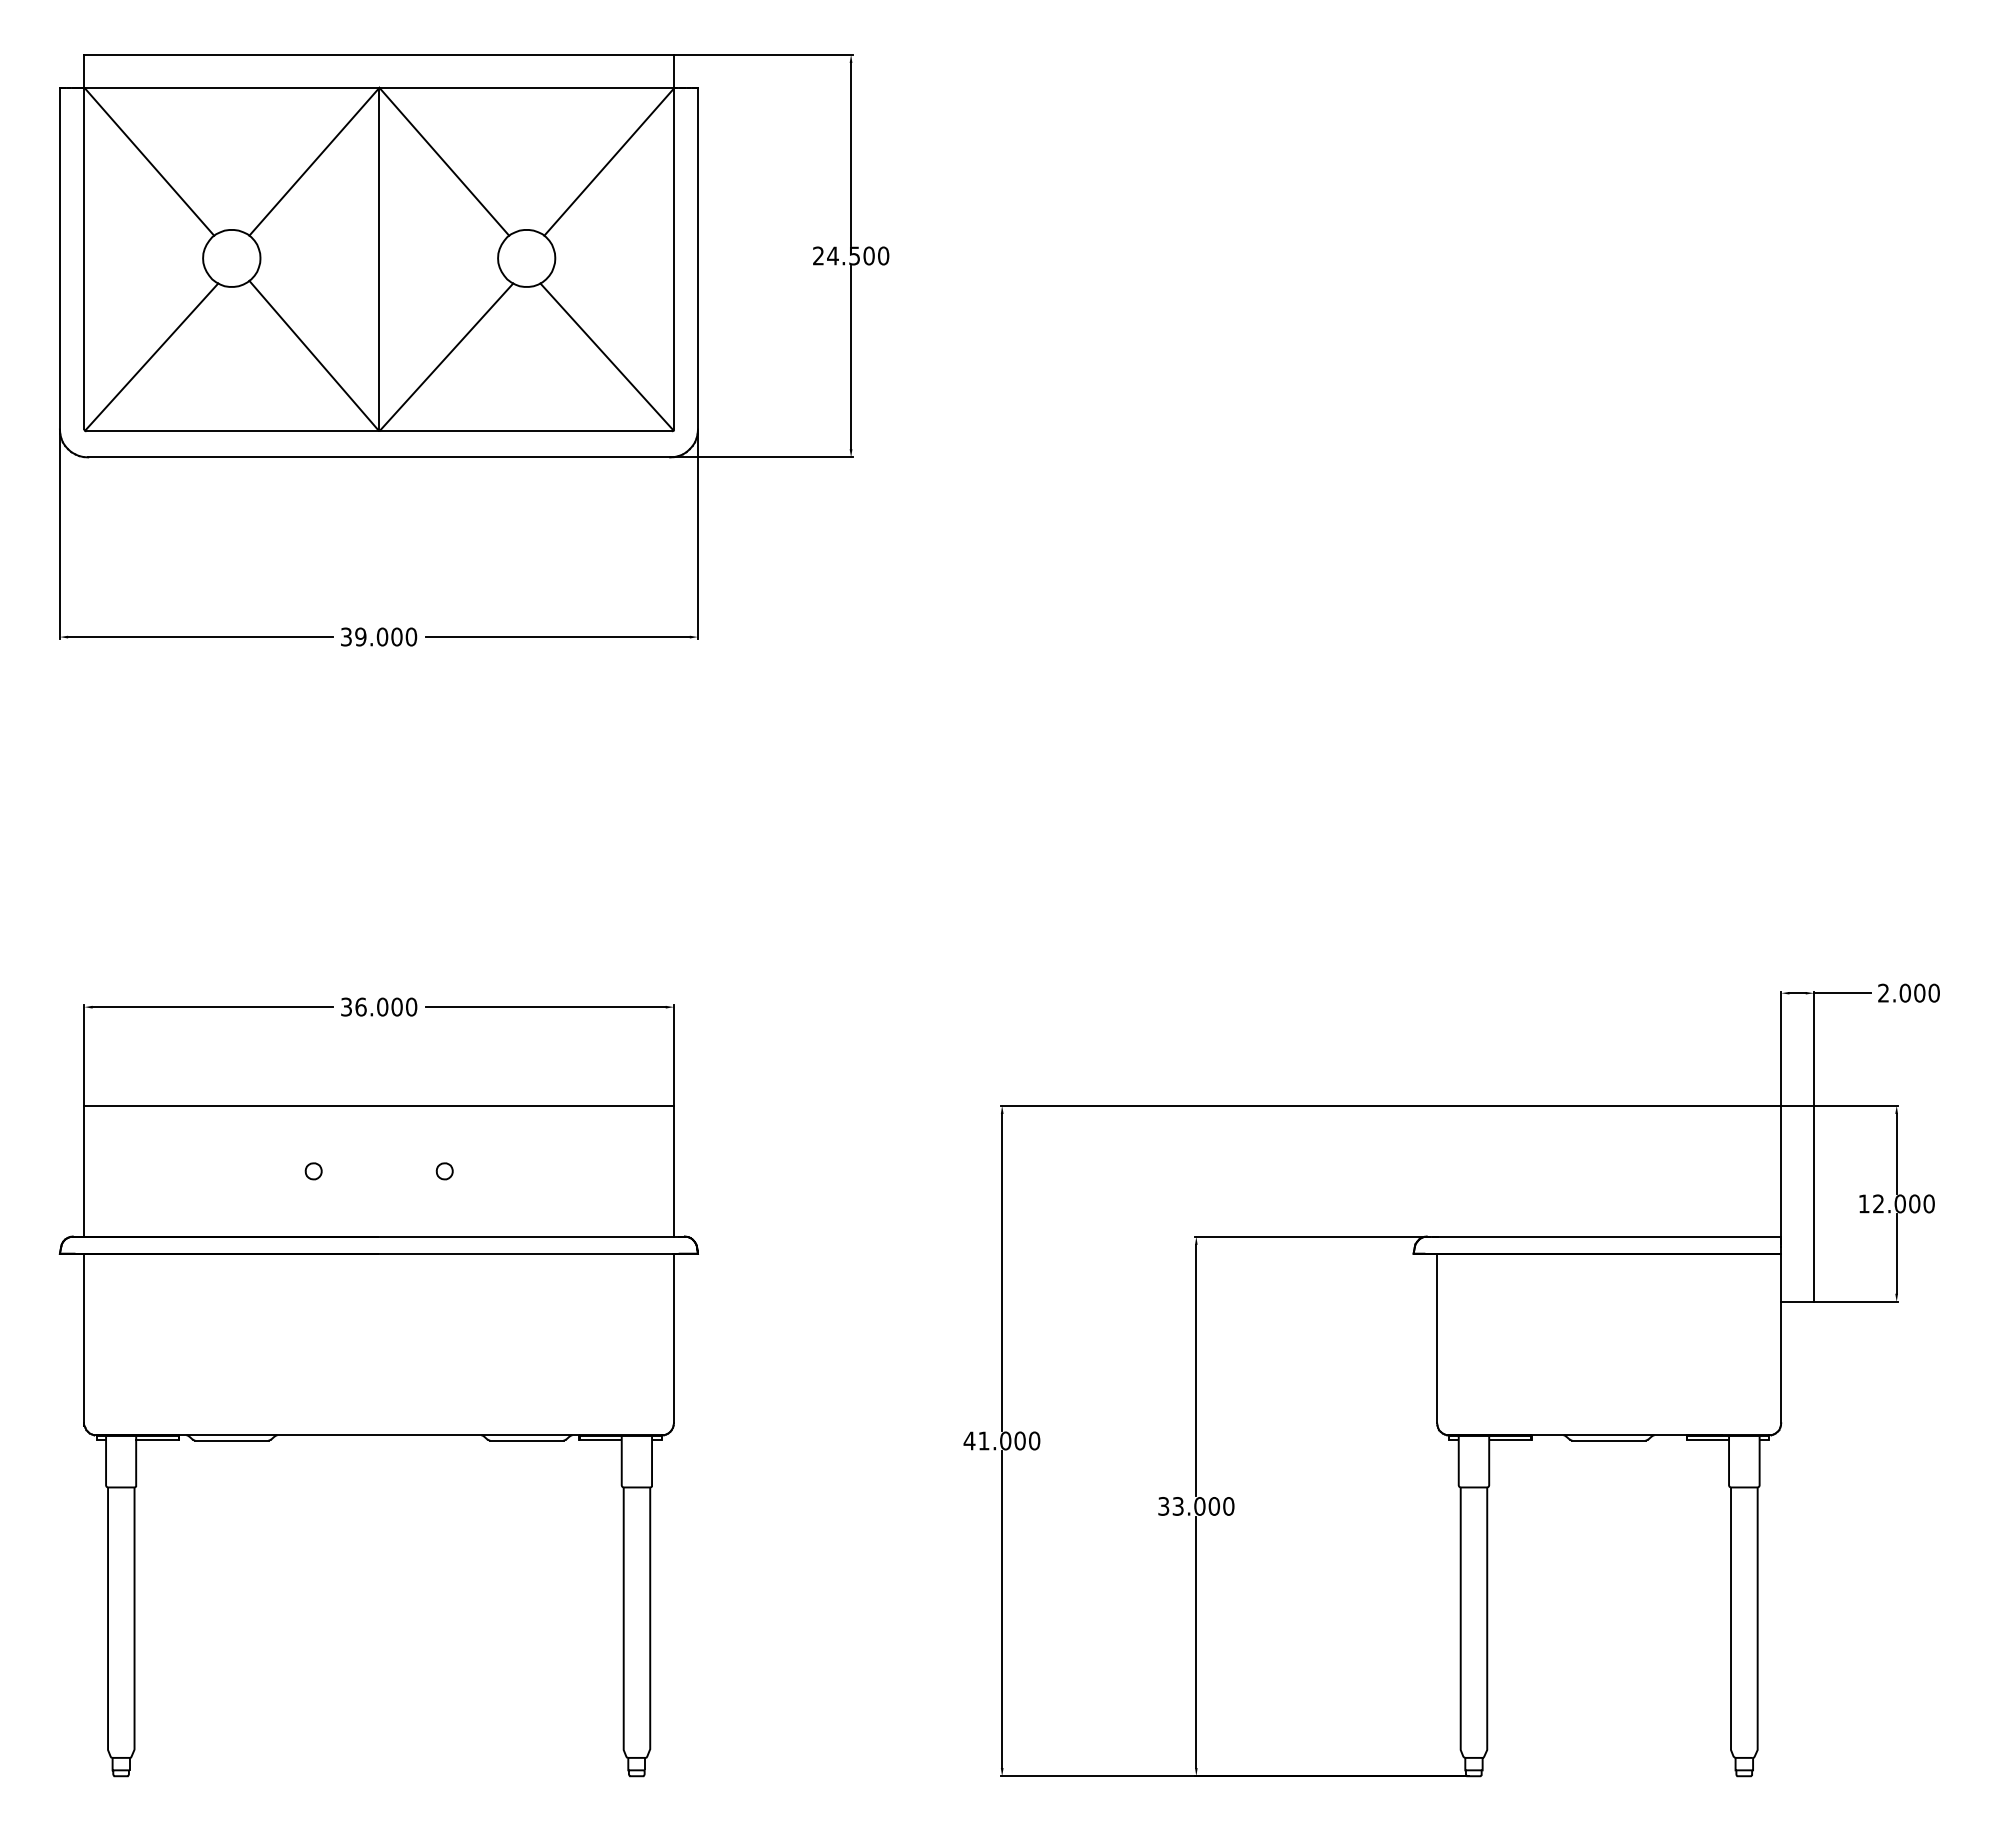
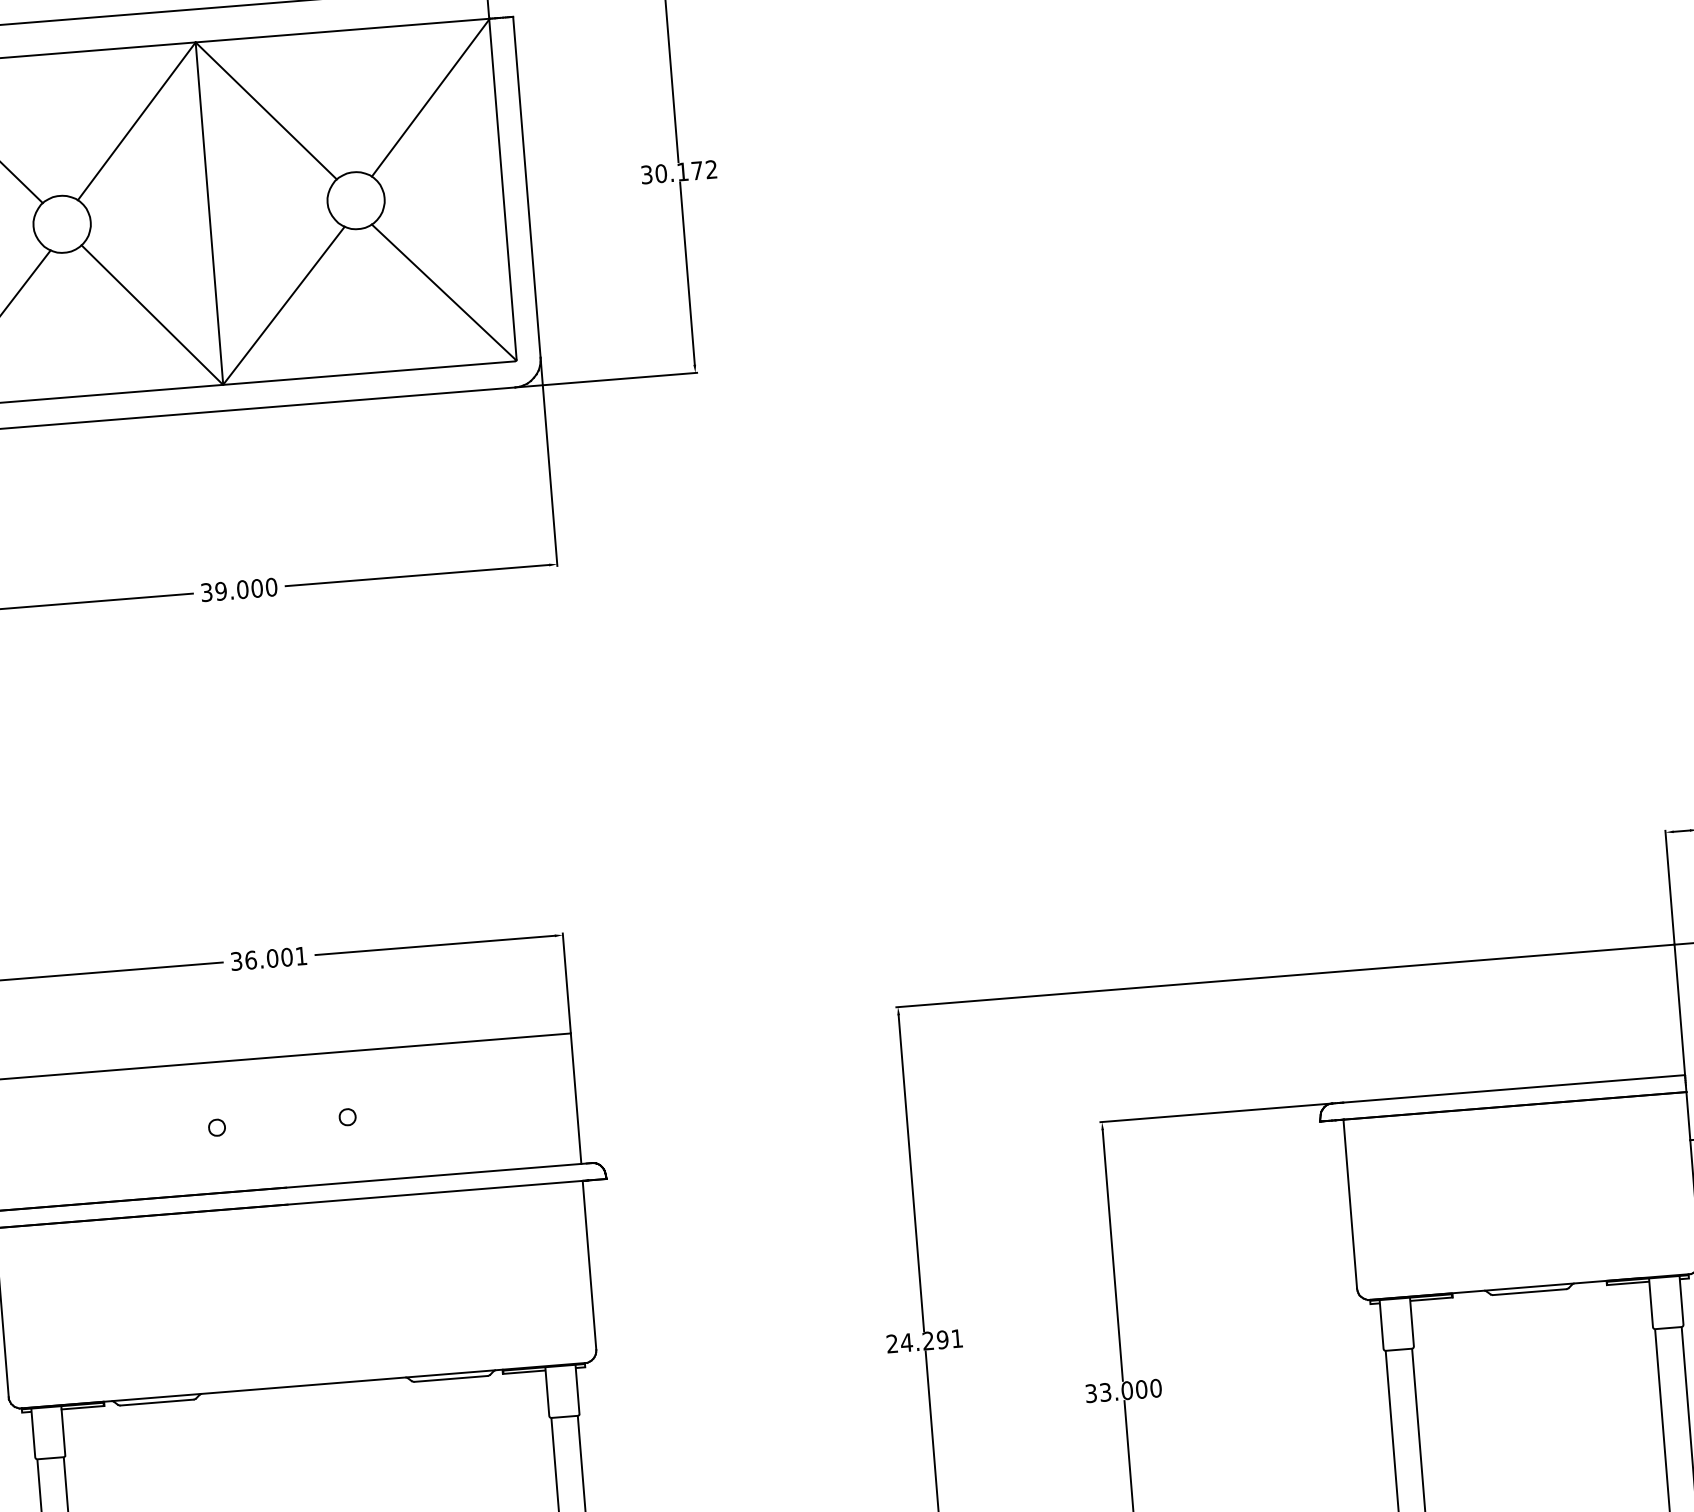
text: (851, 255) -> (679, 171), 24.500 -> 30.172
text: (411, 1006) -> (301, 955), 36.000 -> 36.001
text: (1001, 1440) -> (924, 1340), 41.000 -> 24.291

